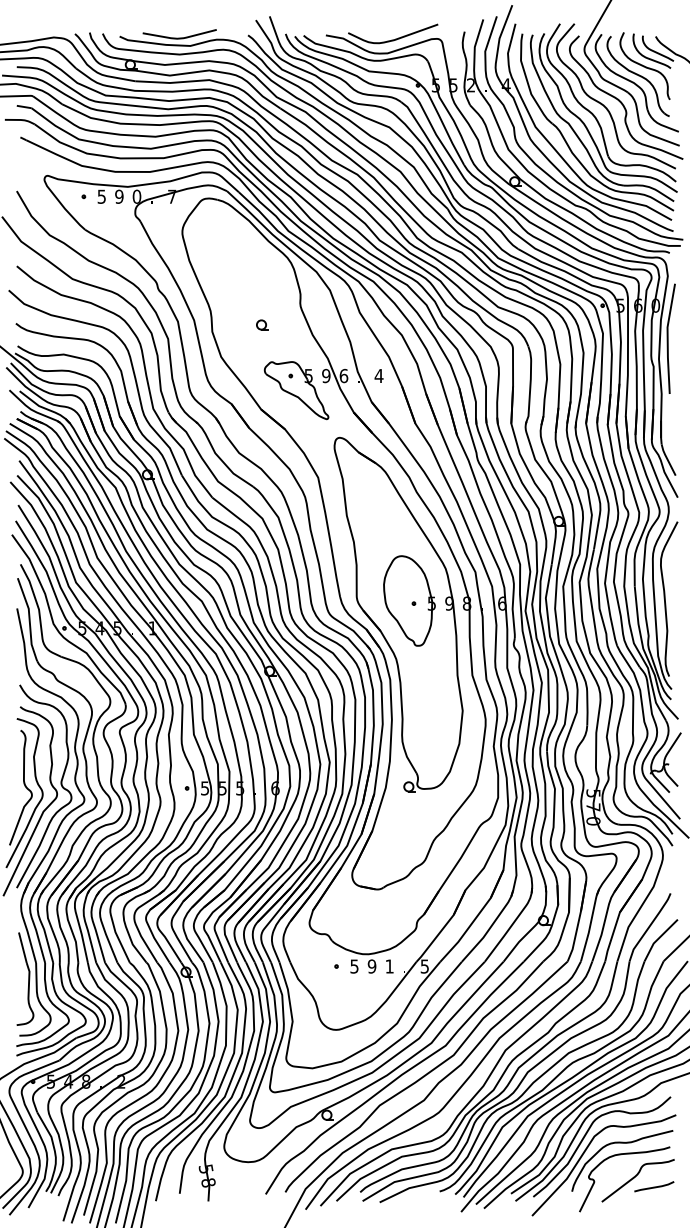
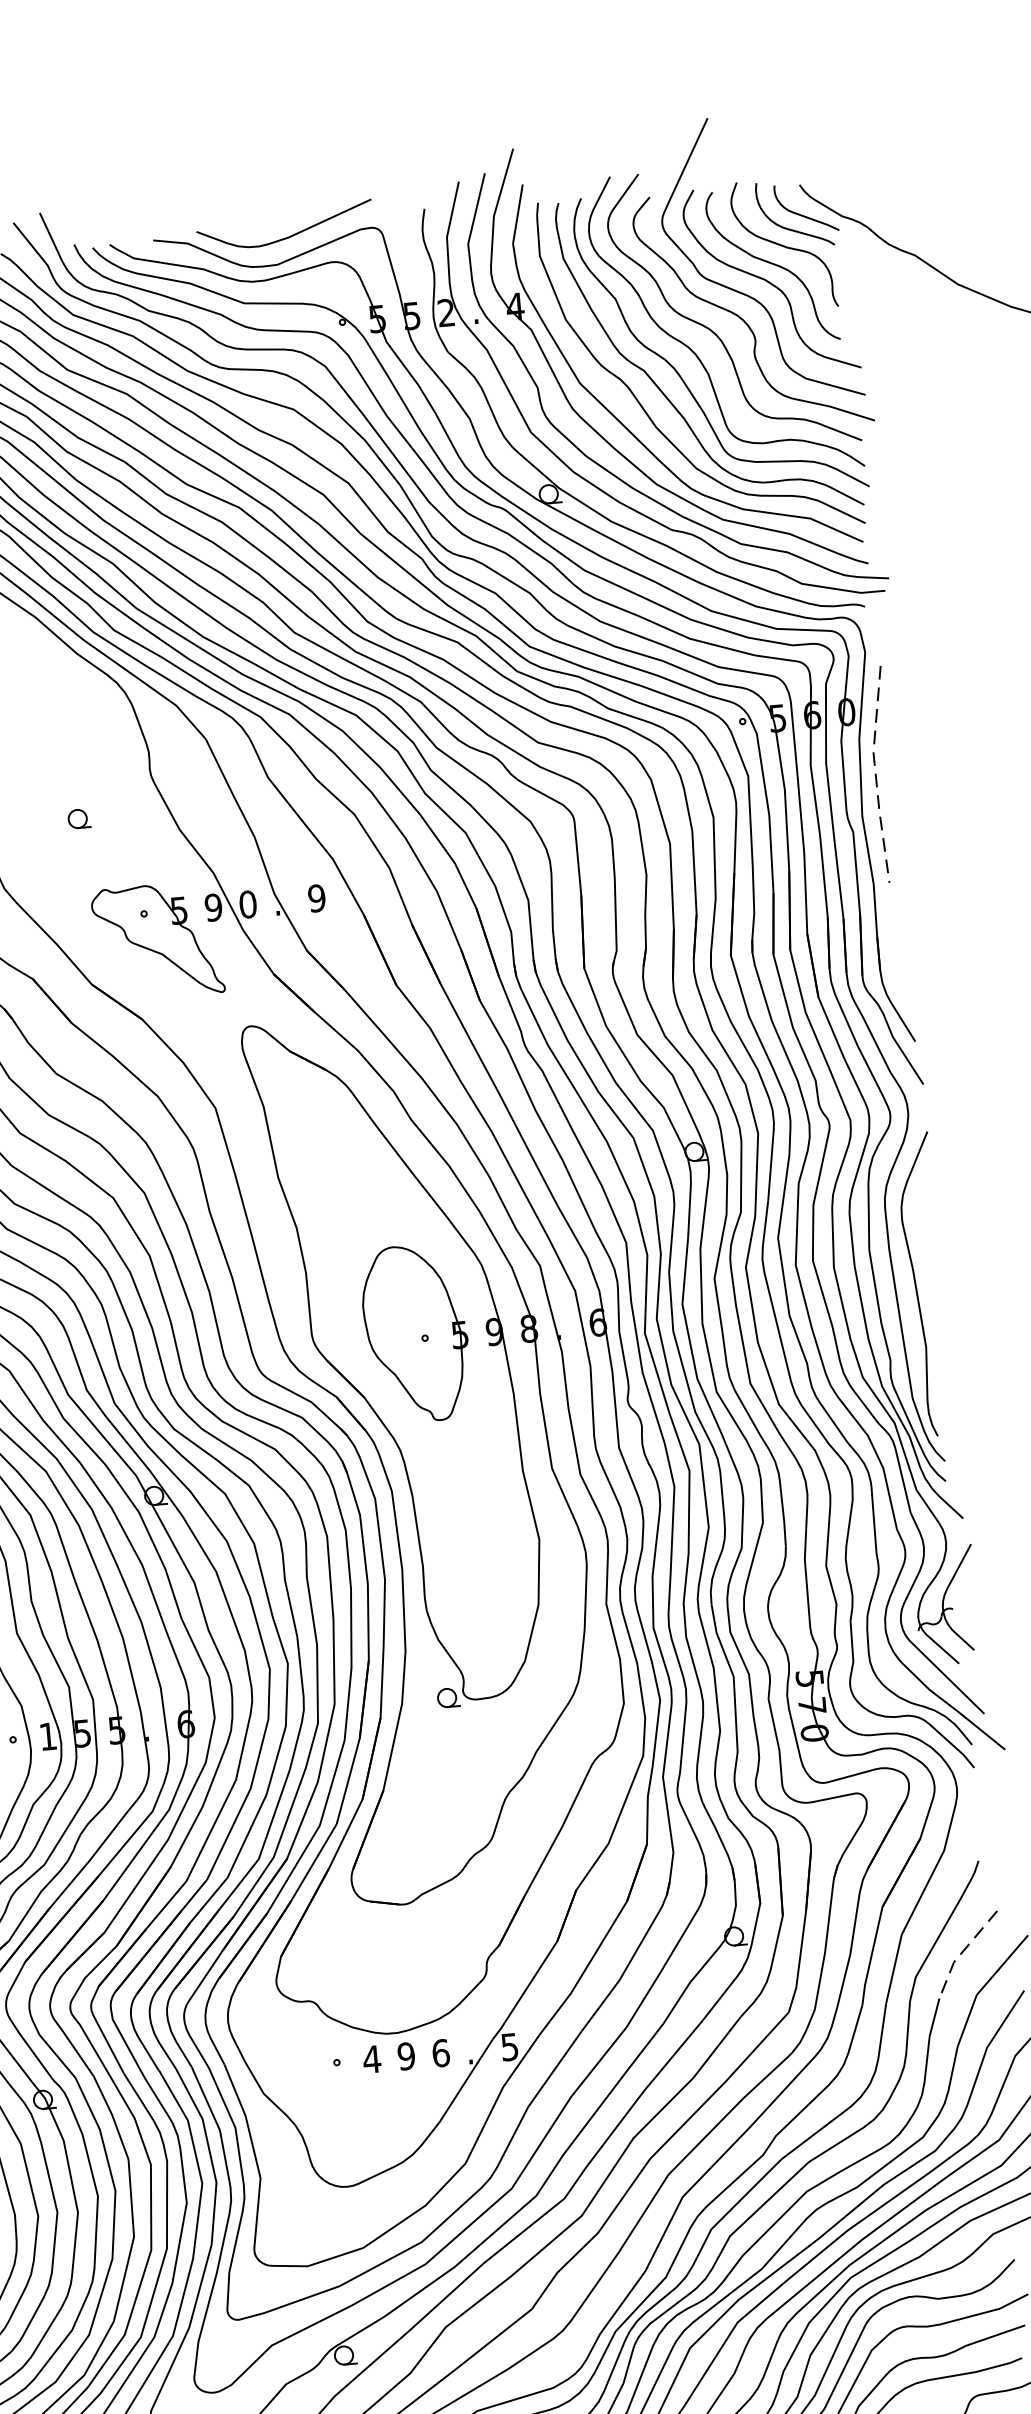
line: (667, 339) -> (875, 776), solid -> dashed
text: (343, 375) -> (247, 903), 6 -> 0
text: (378, 375) -> (315, 897), 4 -> 9
text: (204, 788) -> (47, 1736), 5 -> 1
line: (658, 938) -> (962, 1951), solid -> dashed
text: (354, 966) -> (372, 2059), 5 -> 4
text: (389, 966) -> (440, 2053), 1 -> 6

